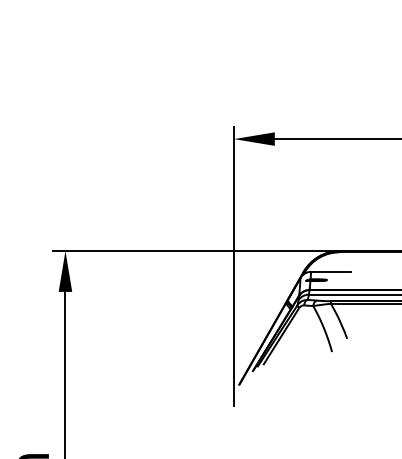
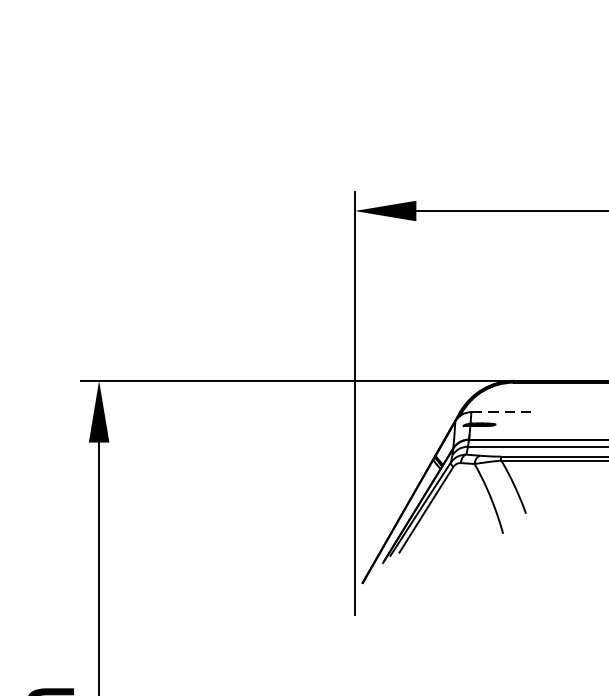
line: (330, 271) -> (500, 411), solid -> dashed

